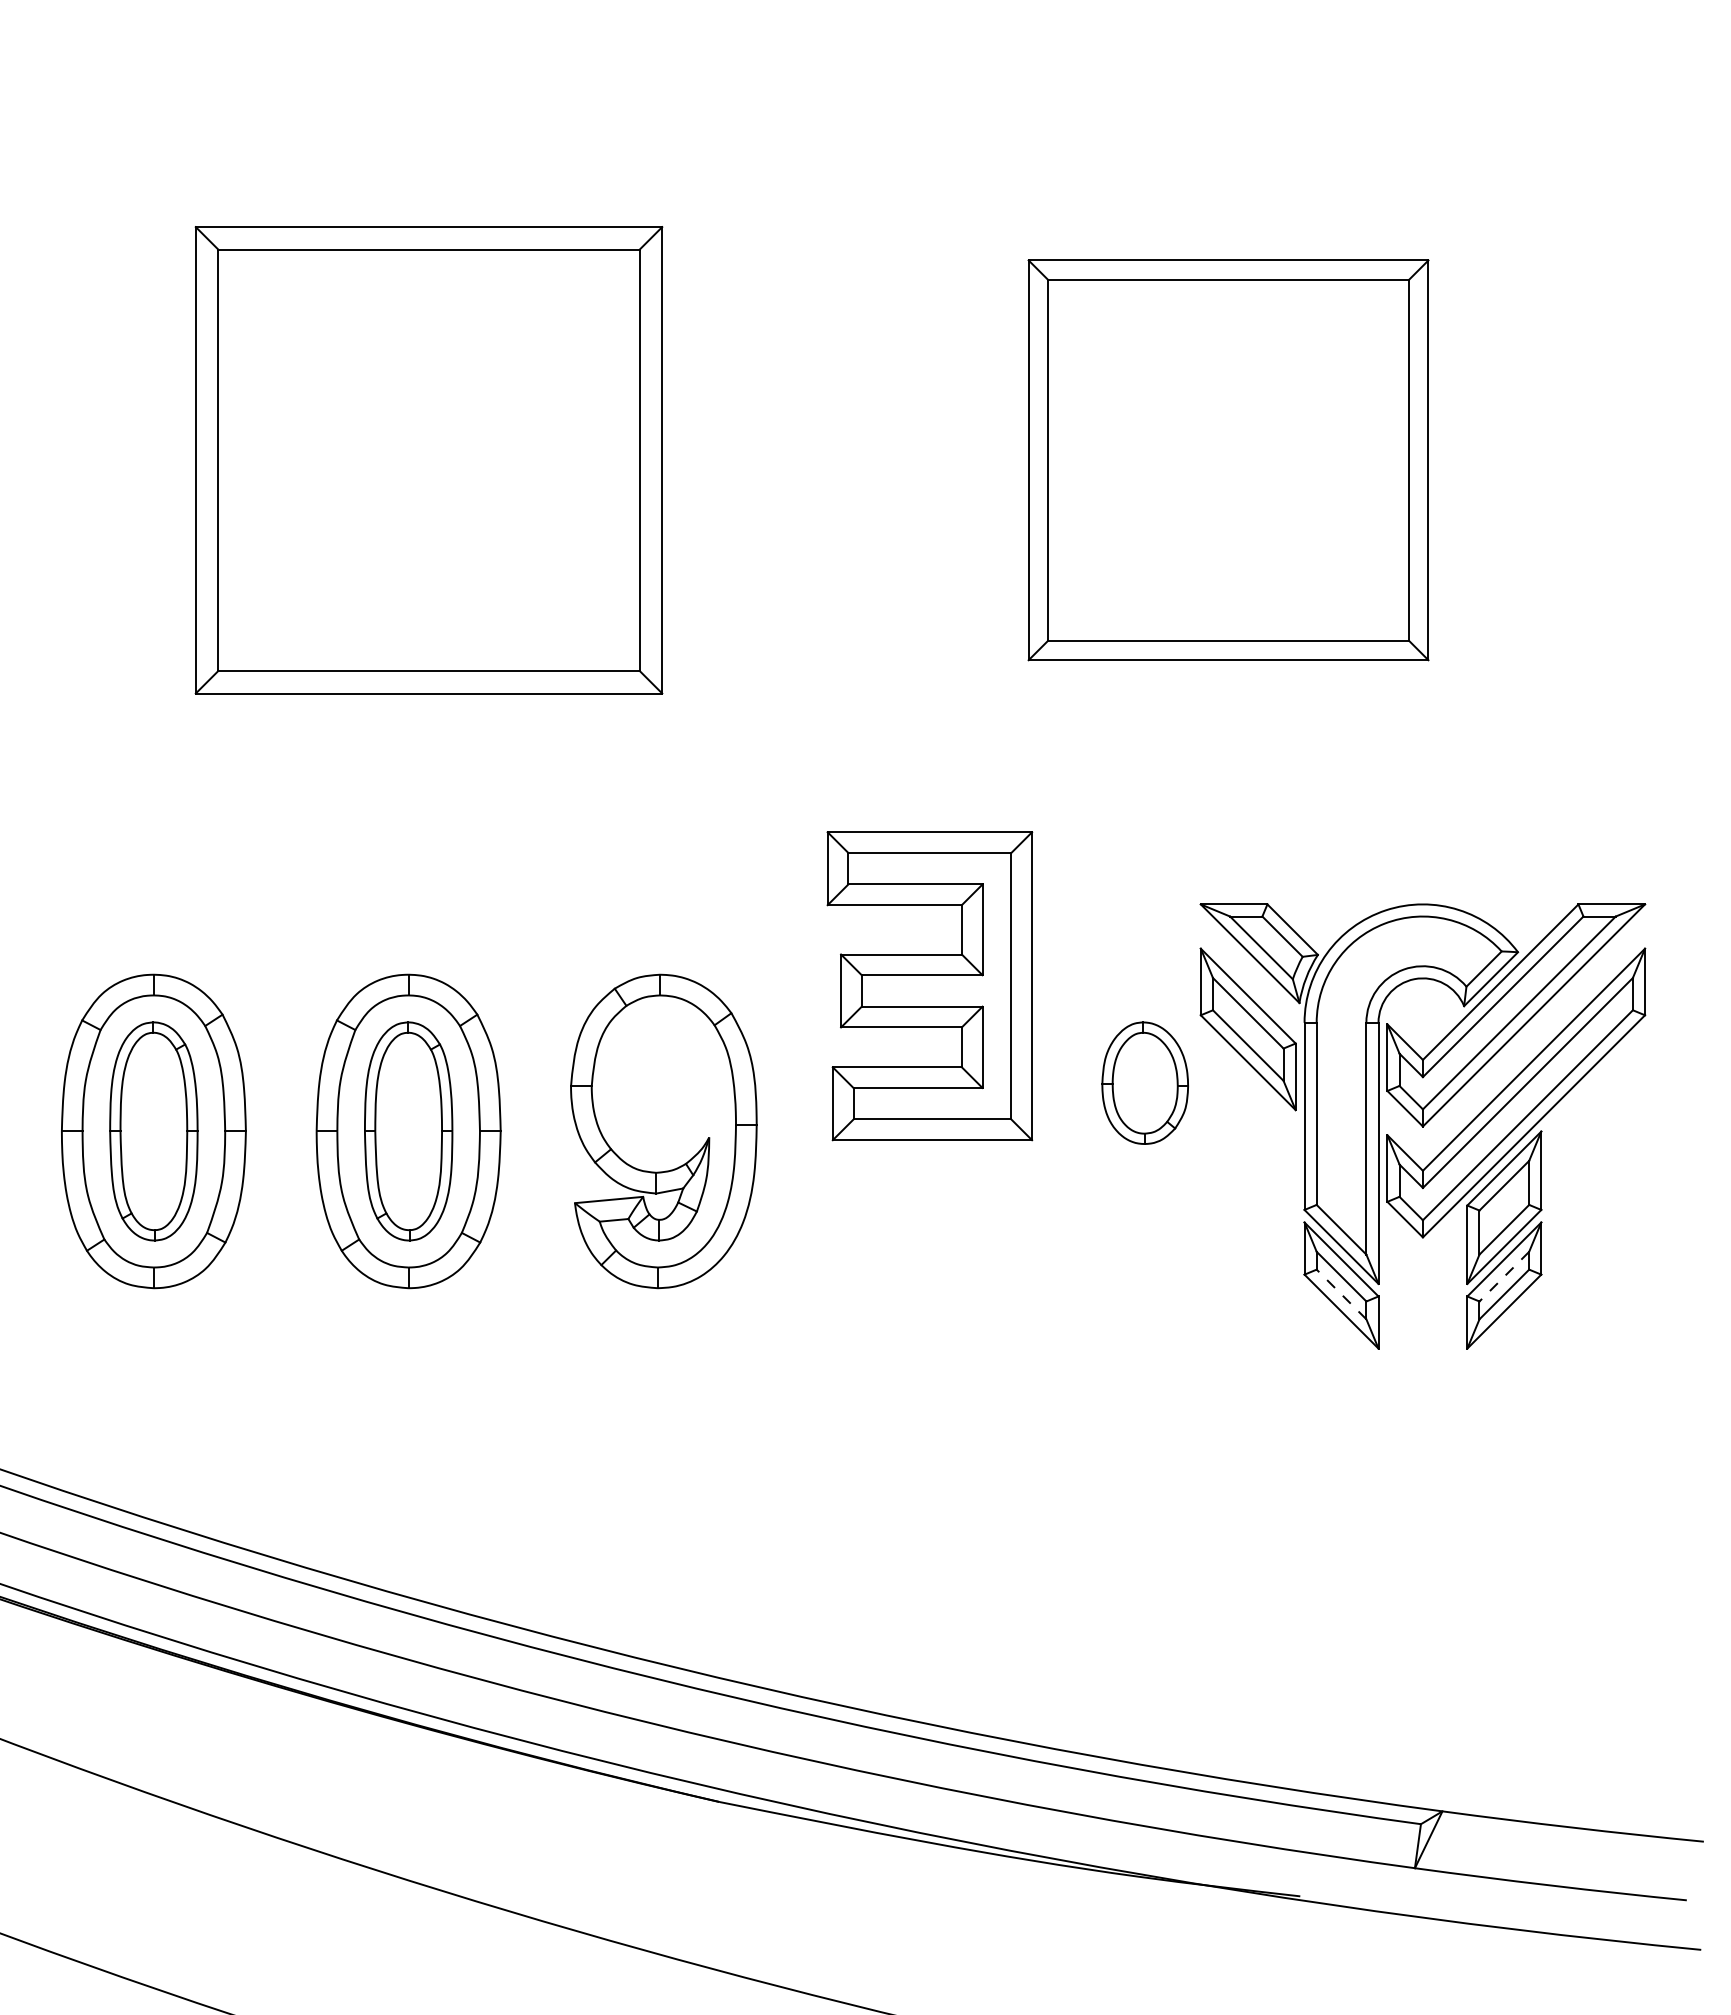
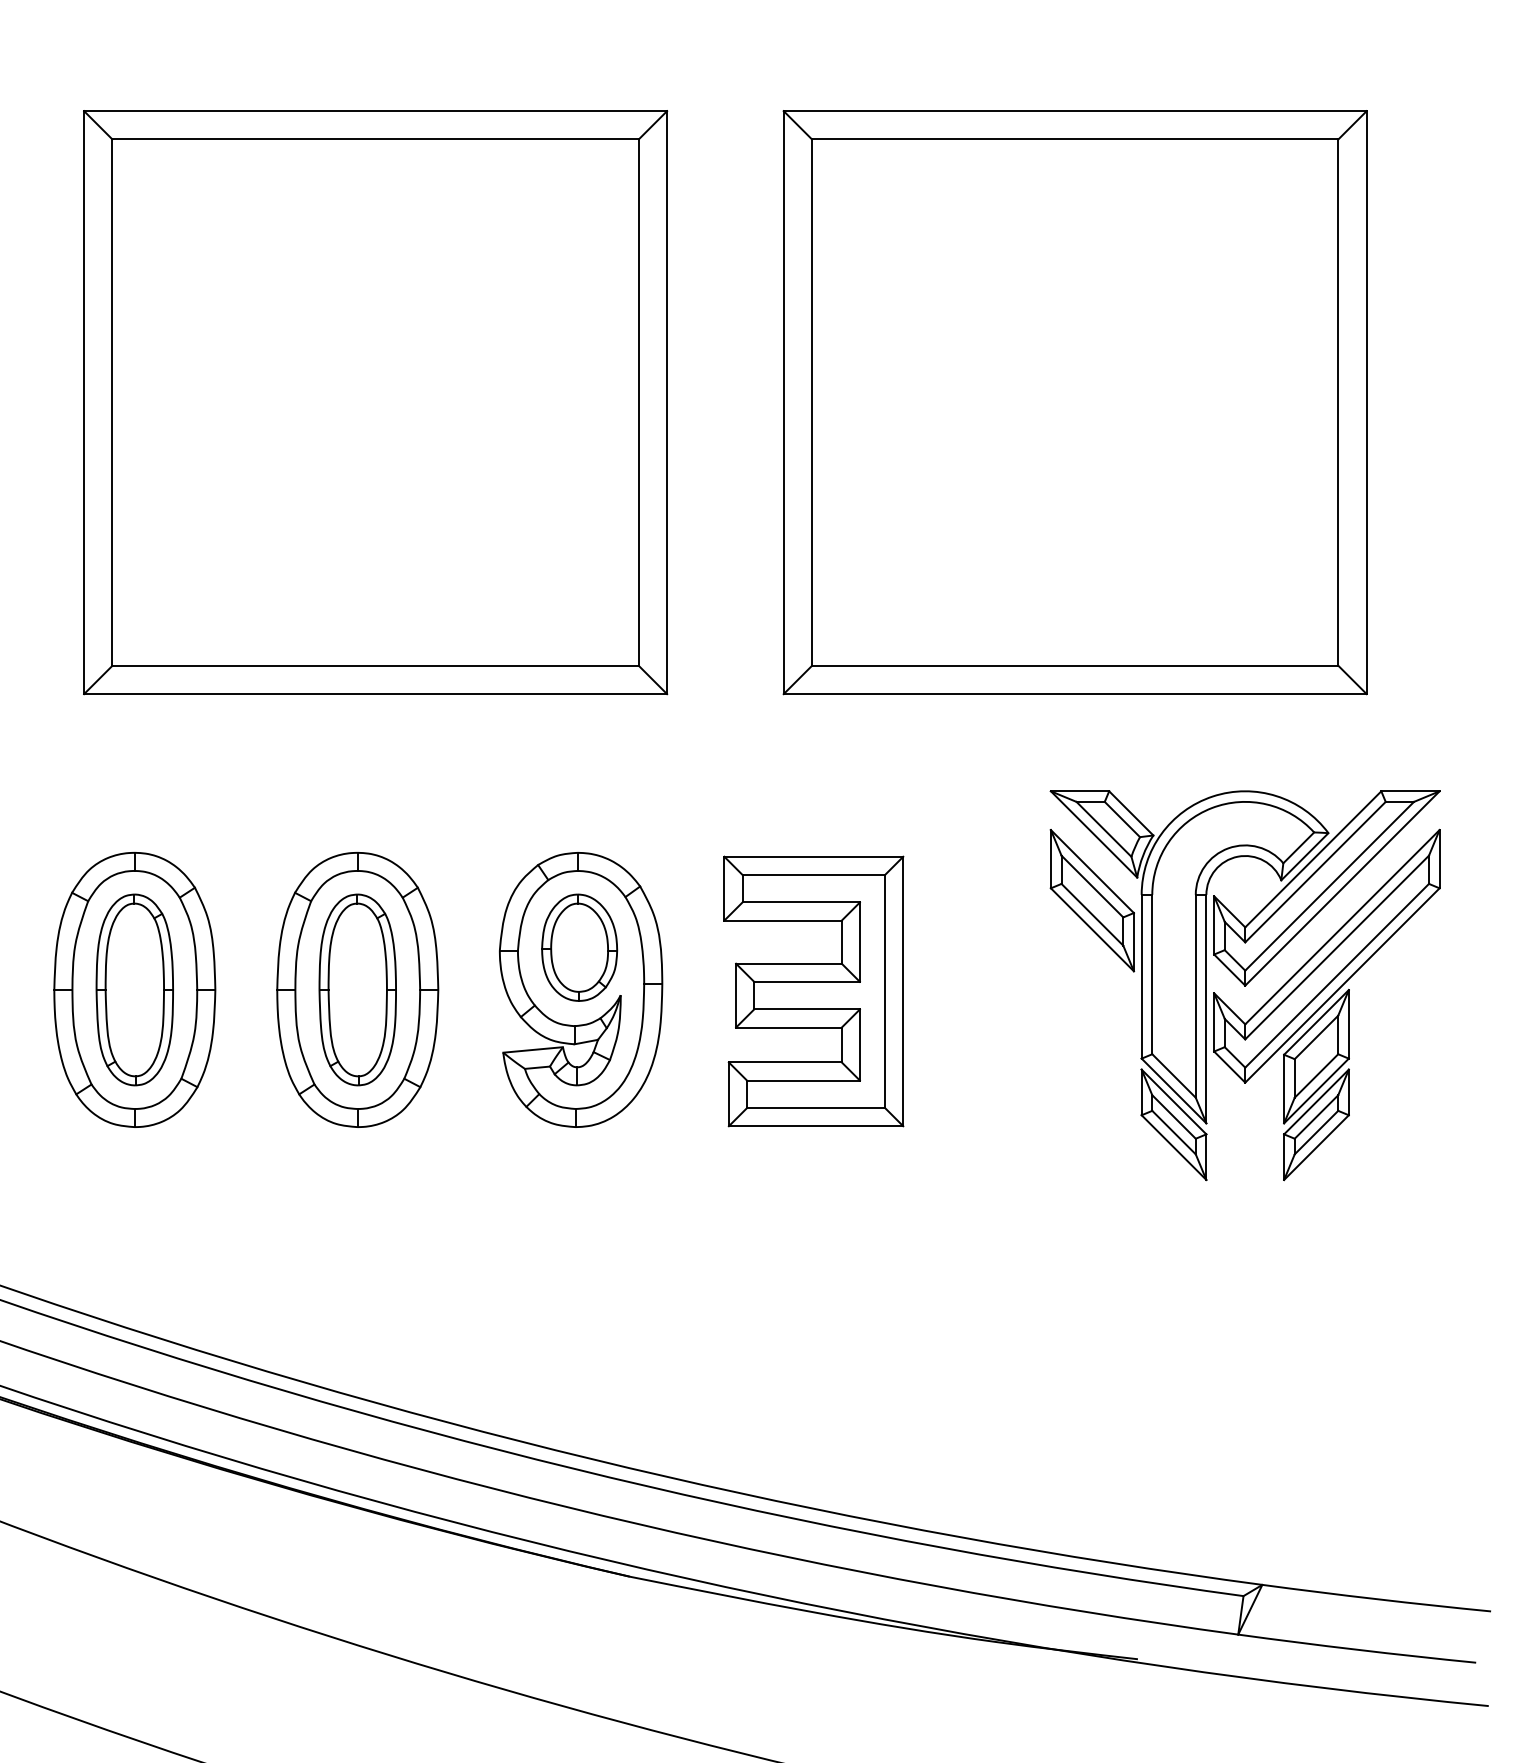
part: (428, 460) -> (375, 402), size x1.43
part: (1228, 460) -> (1075, 402), size x1.67
part: (929, 986) -> (813, 991), moved
part: (1144, 1082) -> (579, 947), moved
line: (1503, 1276) -> (1315, 1116), dashed -> solid
line: (1341, 1294) -> (1174, 1132), dashed -> solid

